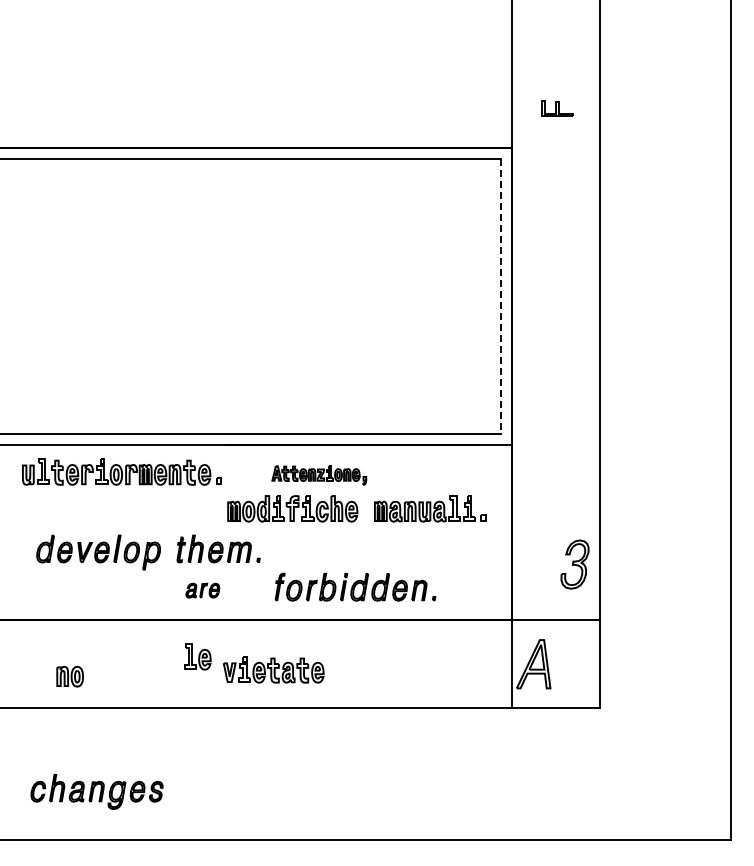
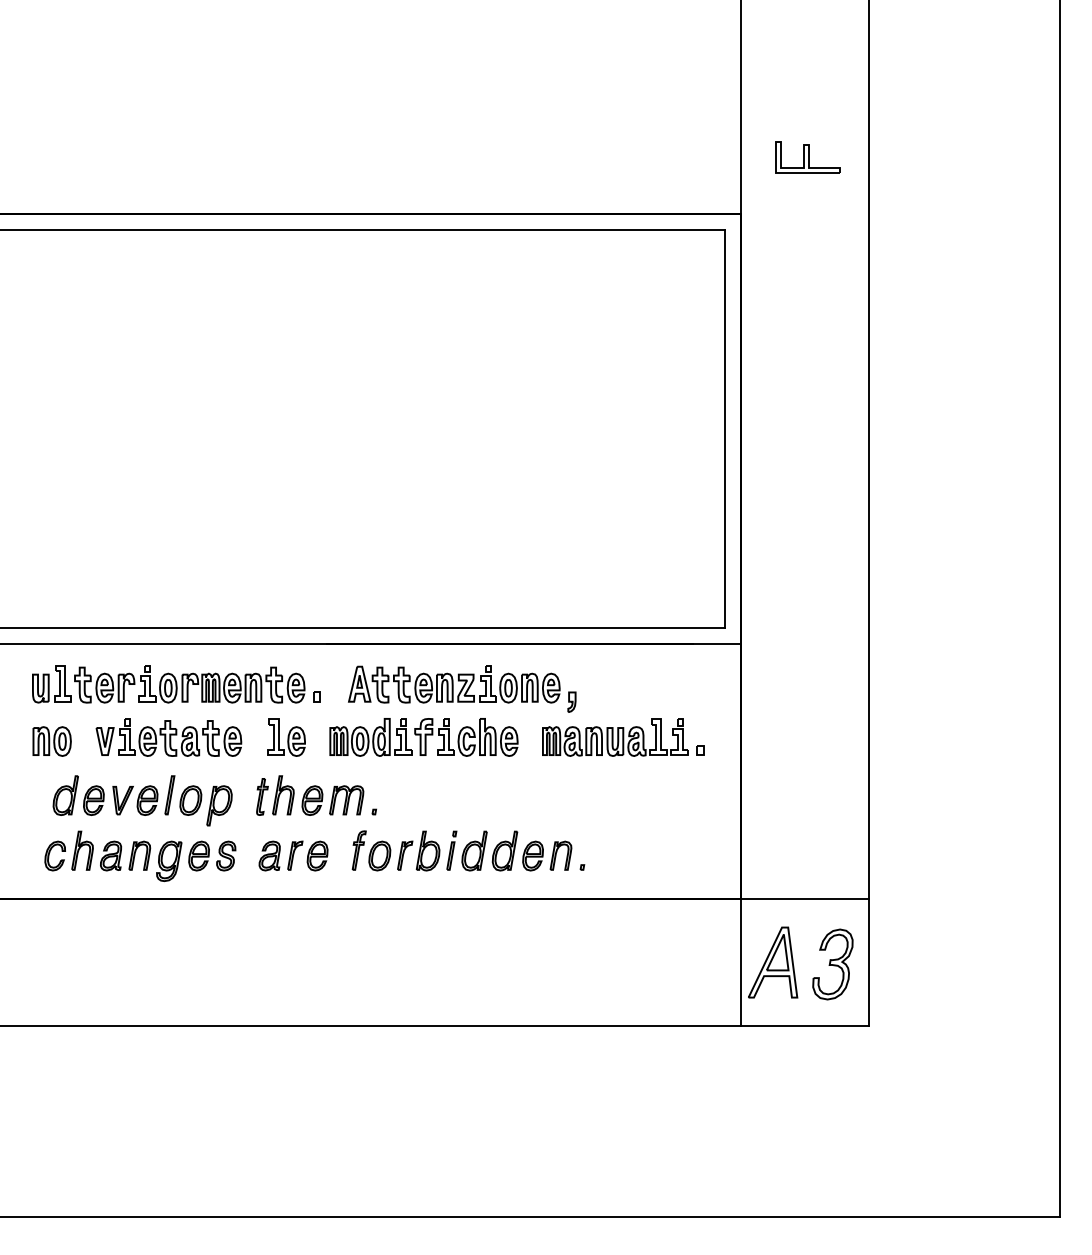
part: (557, 108) -> (807, 157), size x1.43
line: (500, 296) -> (724, 429), dashed -> solid
part: (319, 475) -> (462, 689), size x1.67
part: (574, 564) -> (832, 964), moved
part: (355, 586) -> (468, 849), moved
part: (202, 590) -> (293, 855), size x1.43
part: (197, 656) -> (285, 736), moved
part: (273, 669) -> (168, 736), moved
part: (69, 676) -> (51, 741), moved
part: (96, 791) -> (139, 855), moved

